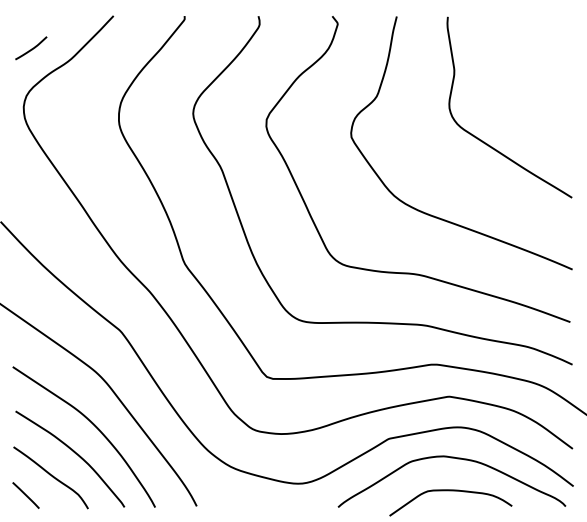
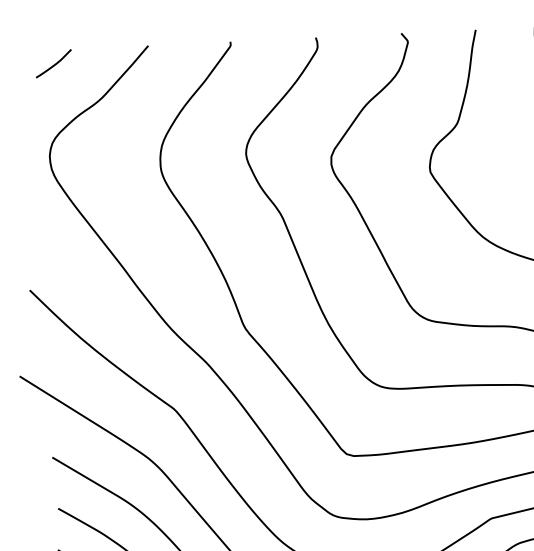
curve: (31, 48) -> (54, 63), moved

